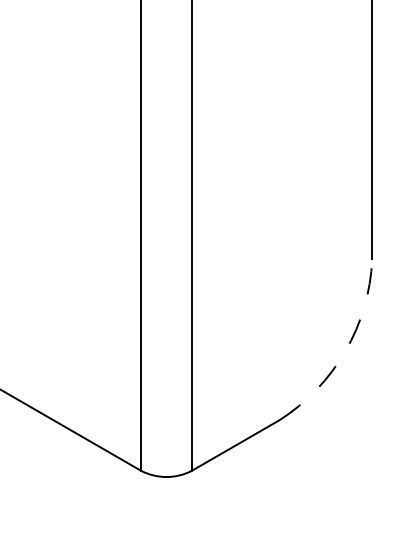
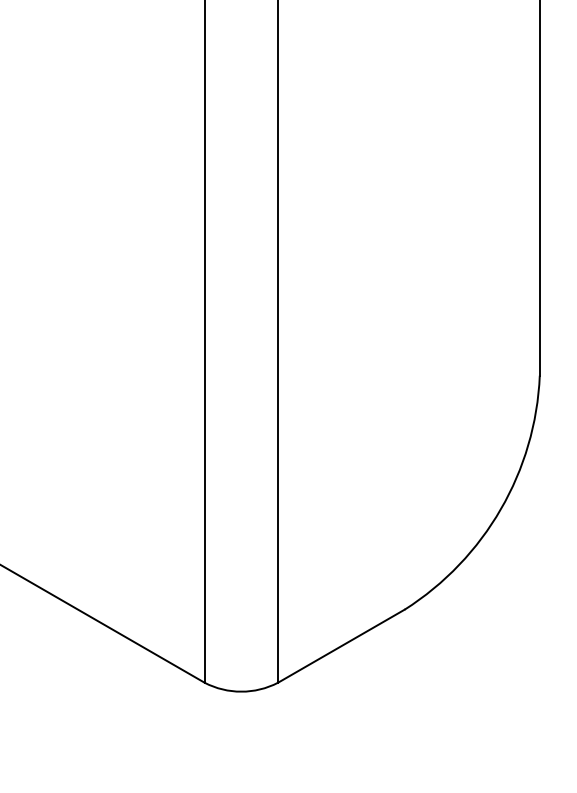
arc: (345, 351) -> (500, 509), dashed -> solid

